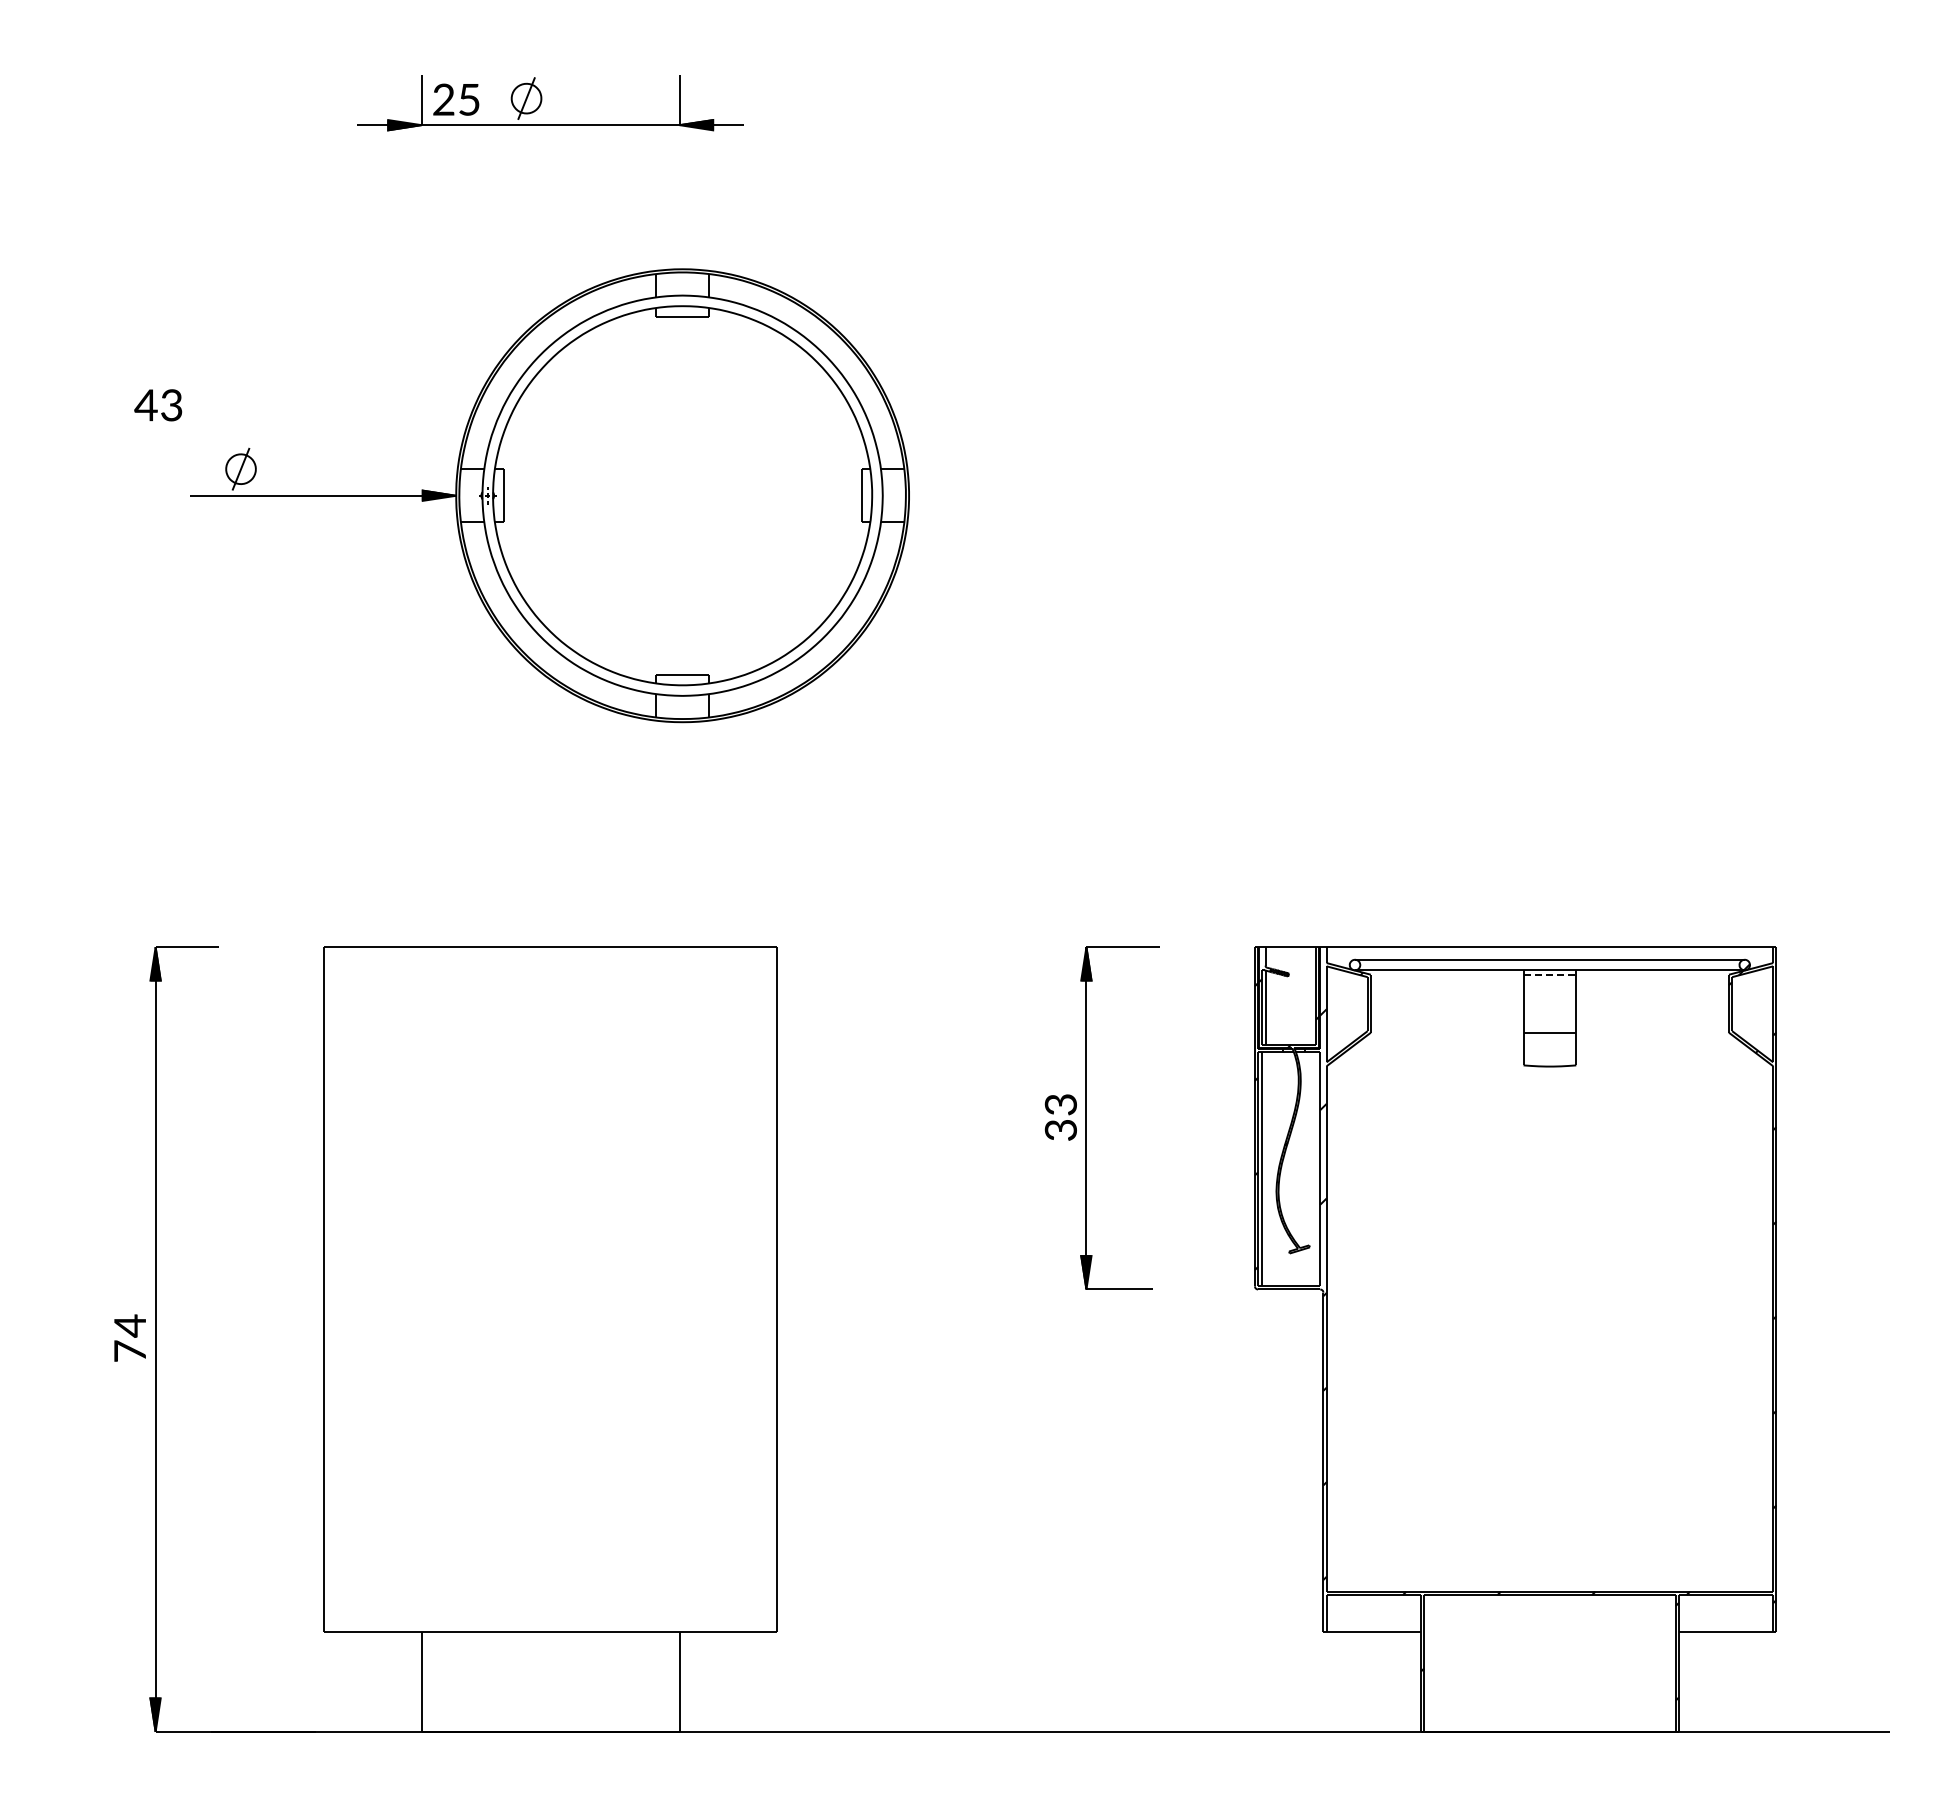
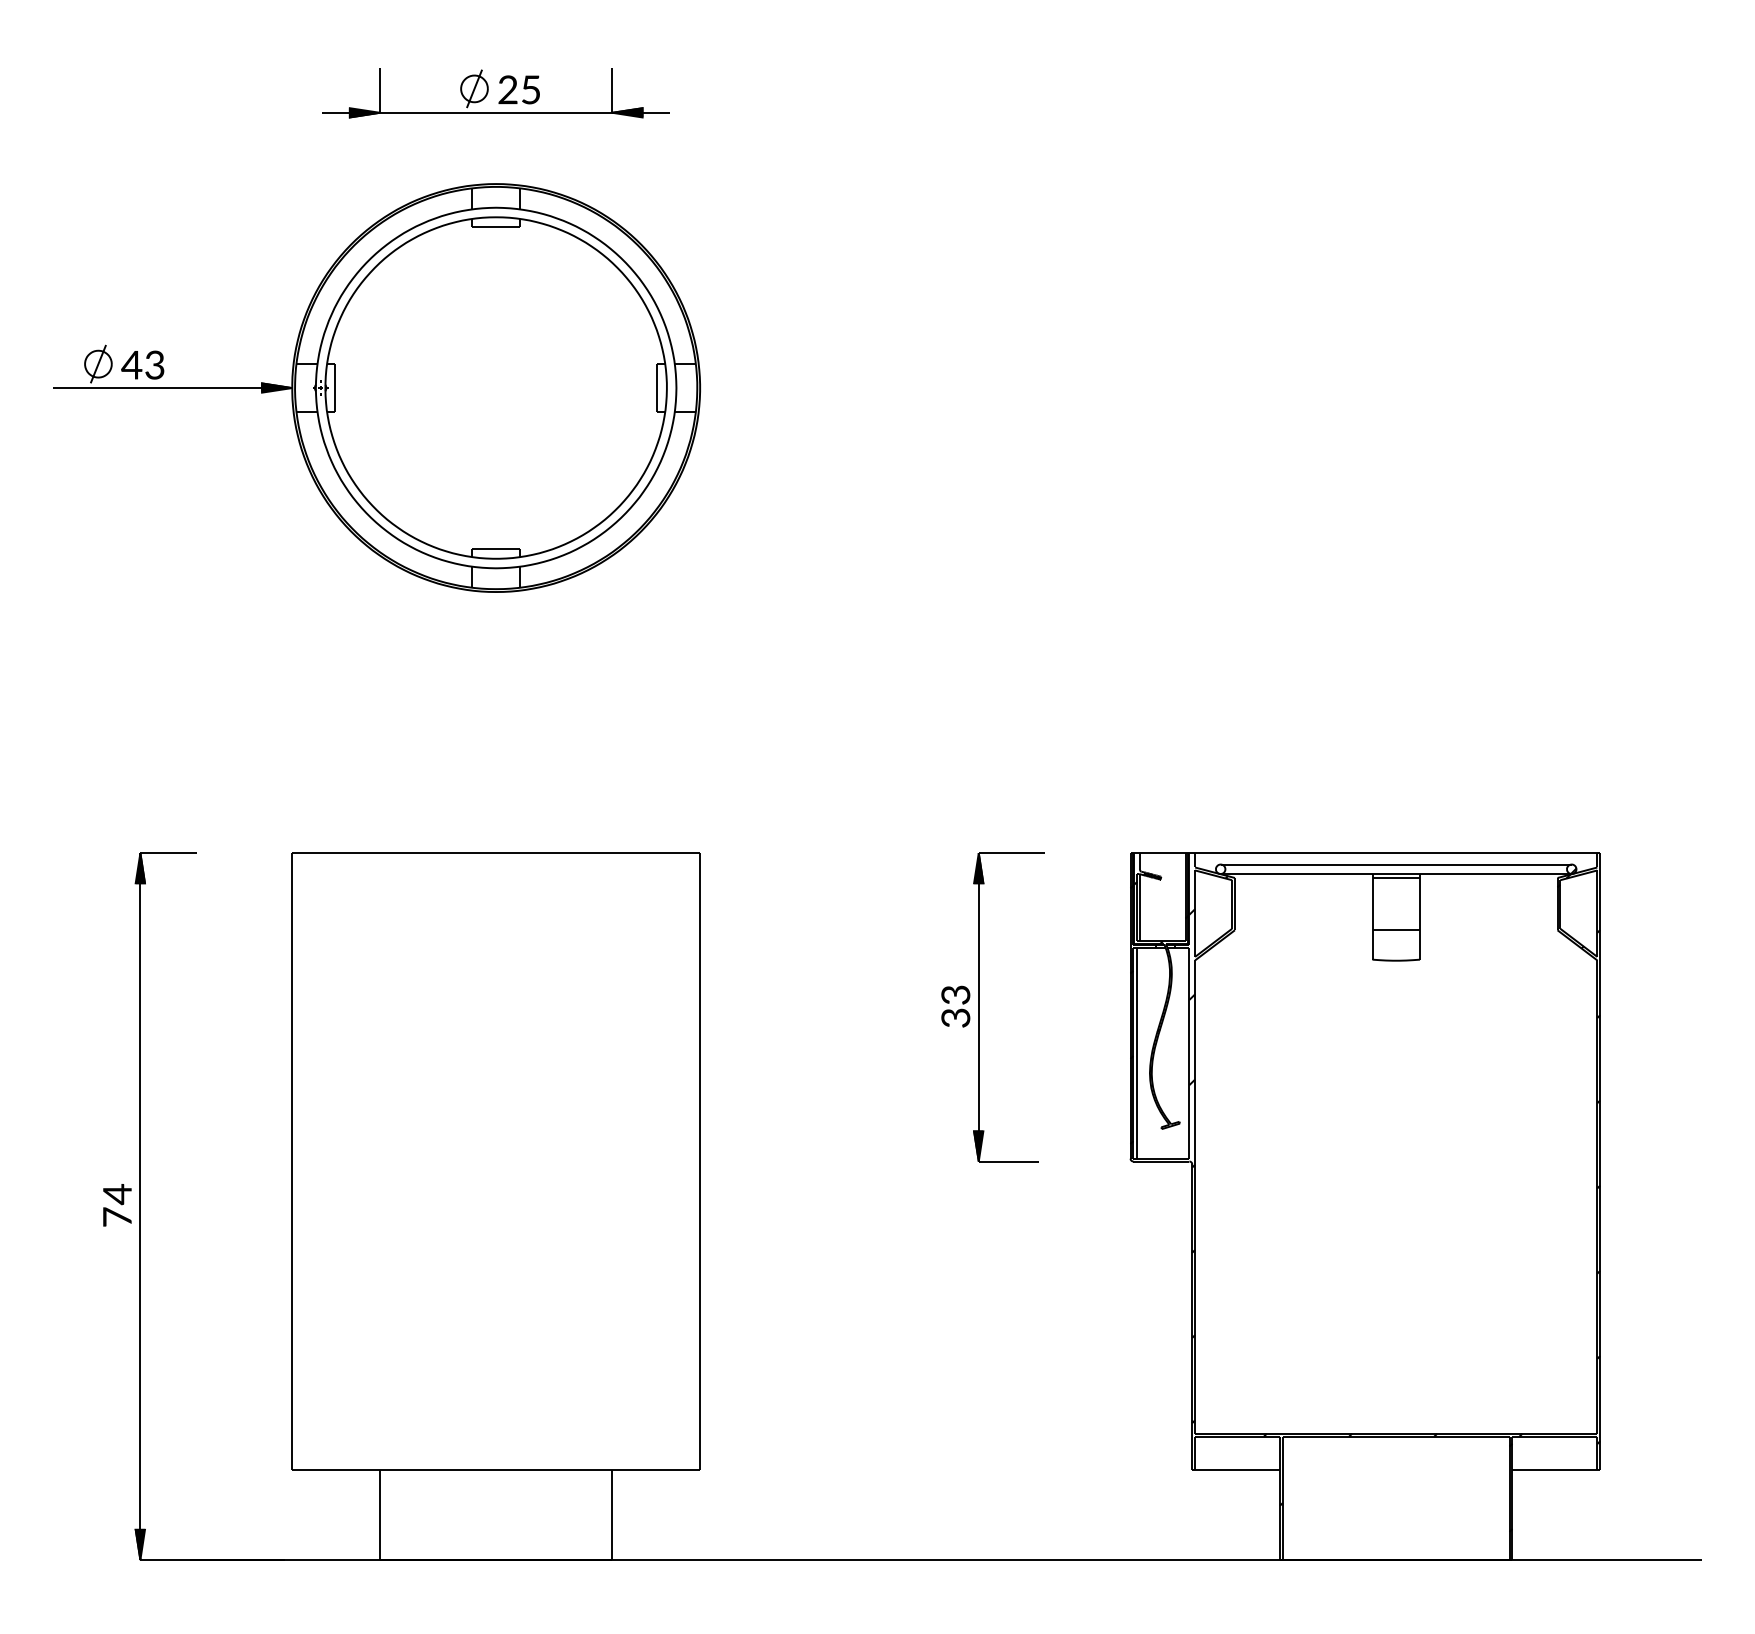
text: (456, 99) -> (519, 89), moved
part: (549, 495) -> (376, 387), moved
line: (1550, 974) -> (1396, 877), dashed -> solid

